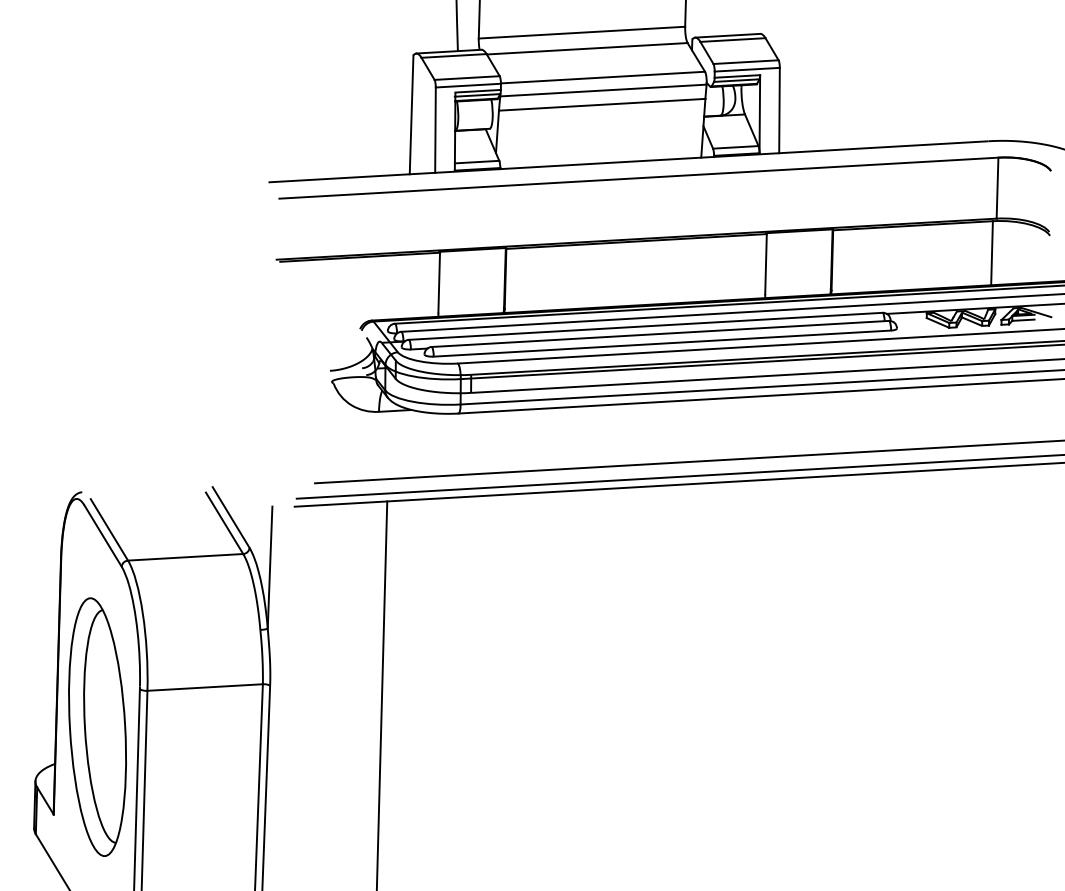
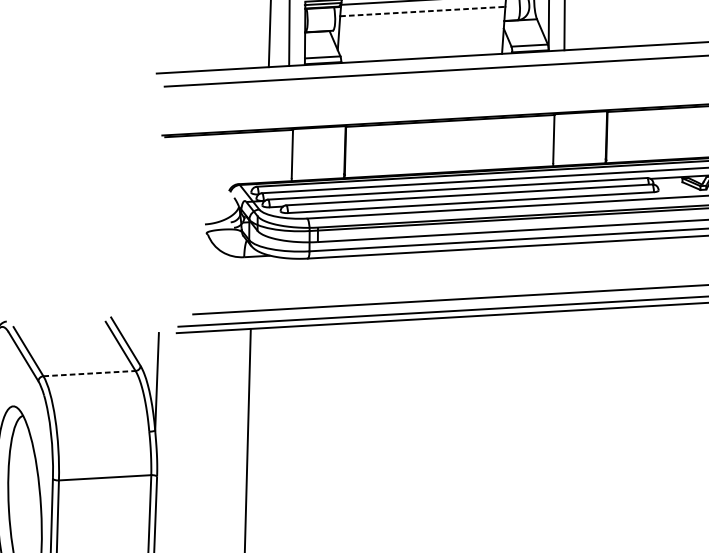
line: (602, 104) -> (423, 11), solid -> dashed
line: (185, 557) -> (89, 373), solid -> dashed

